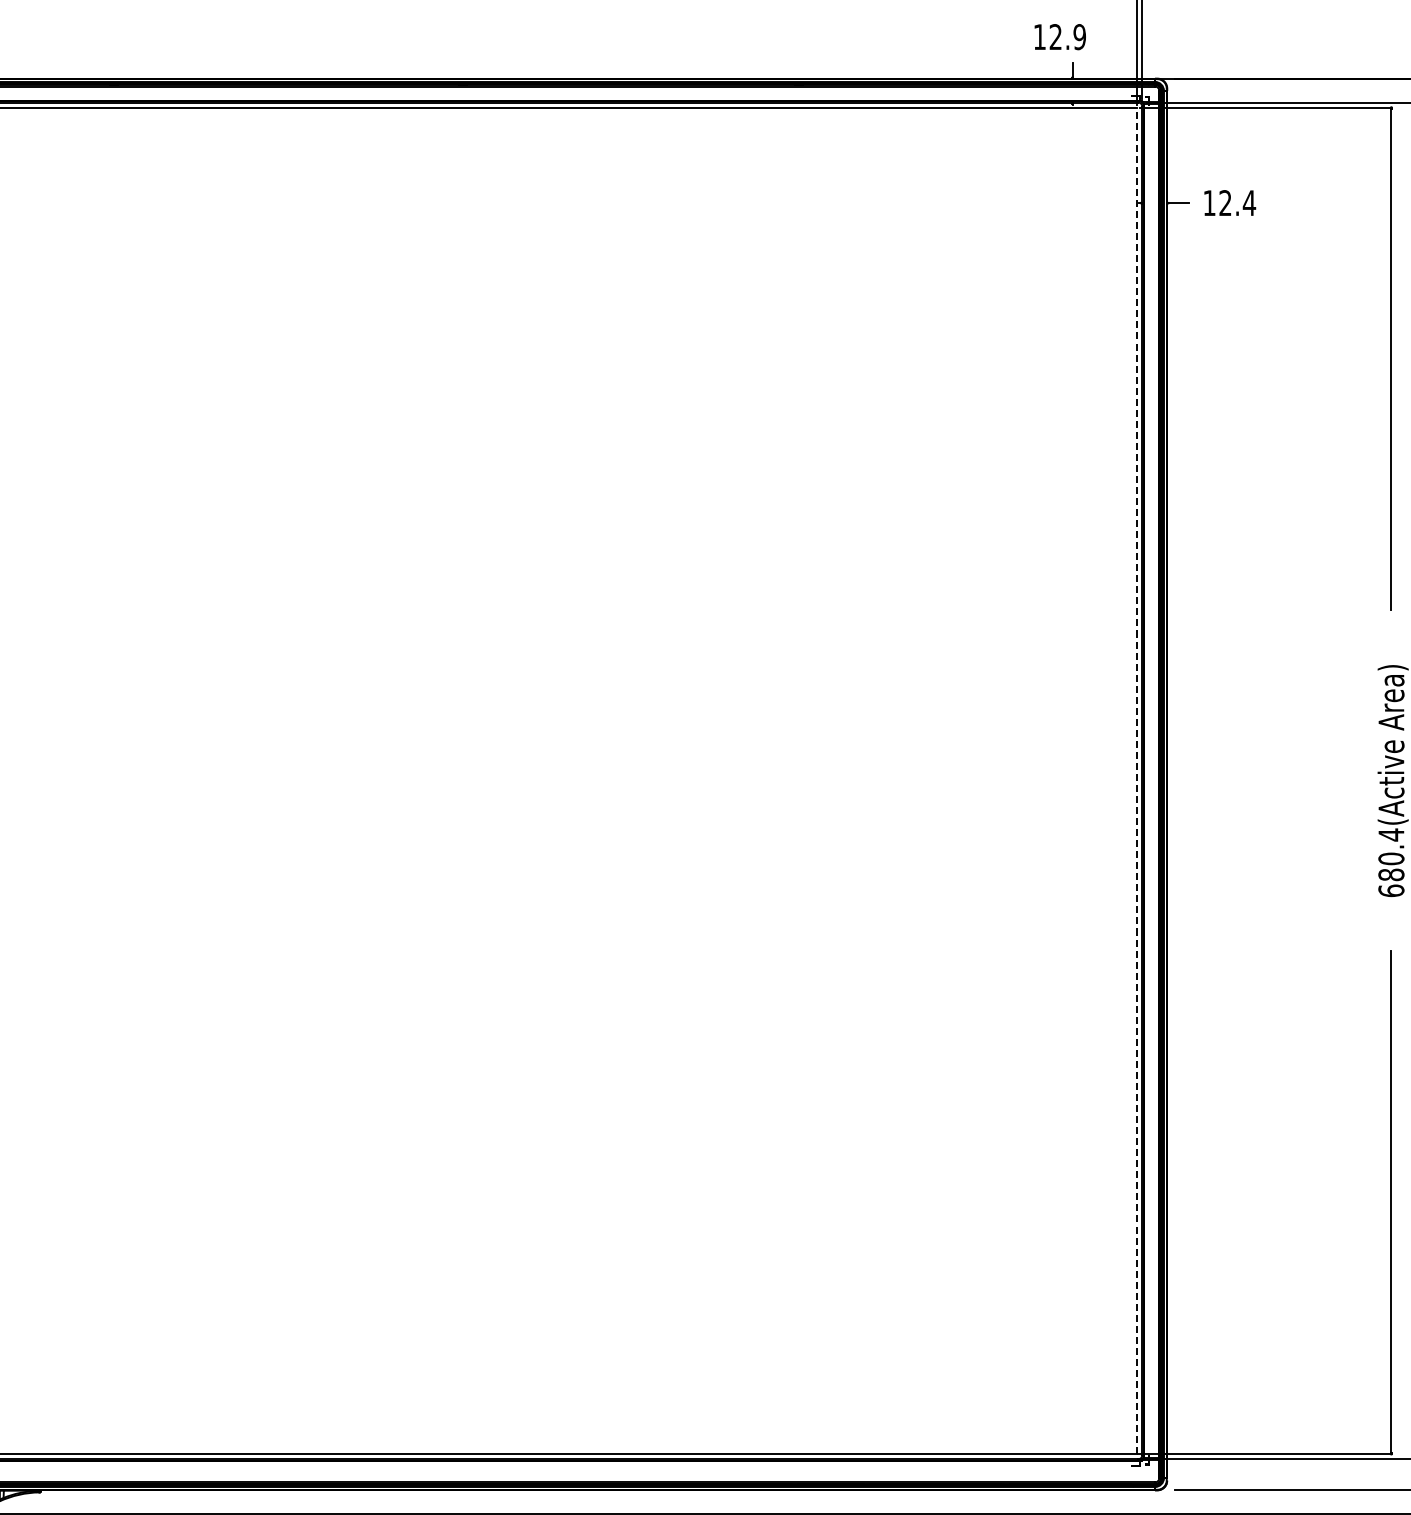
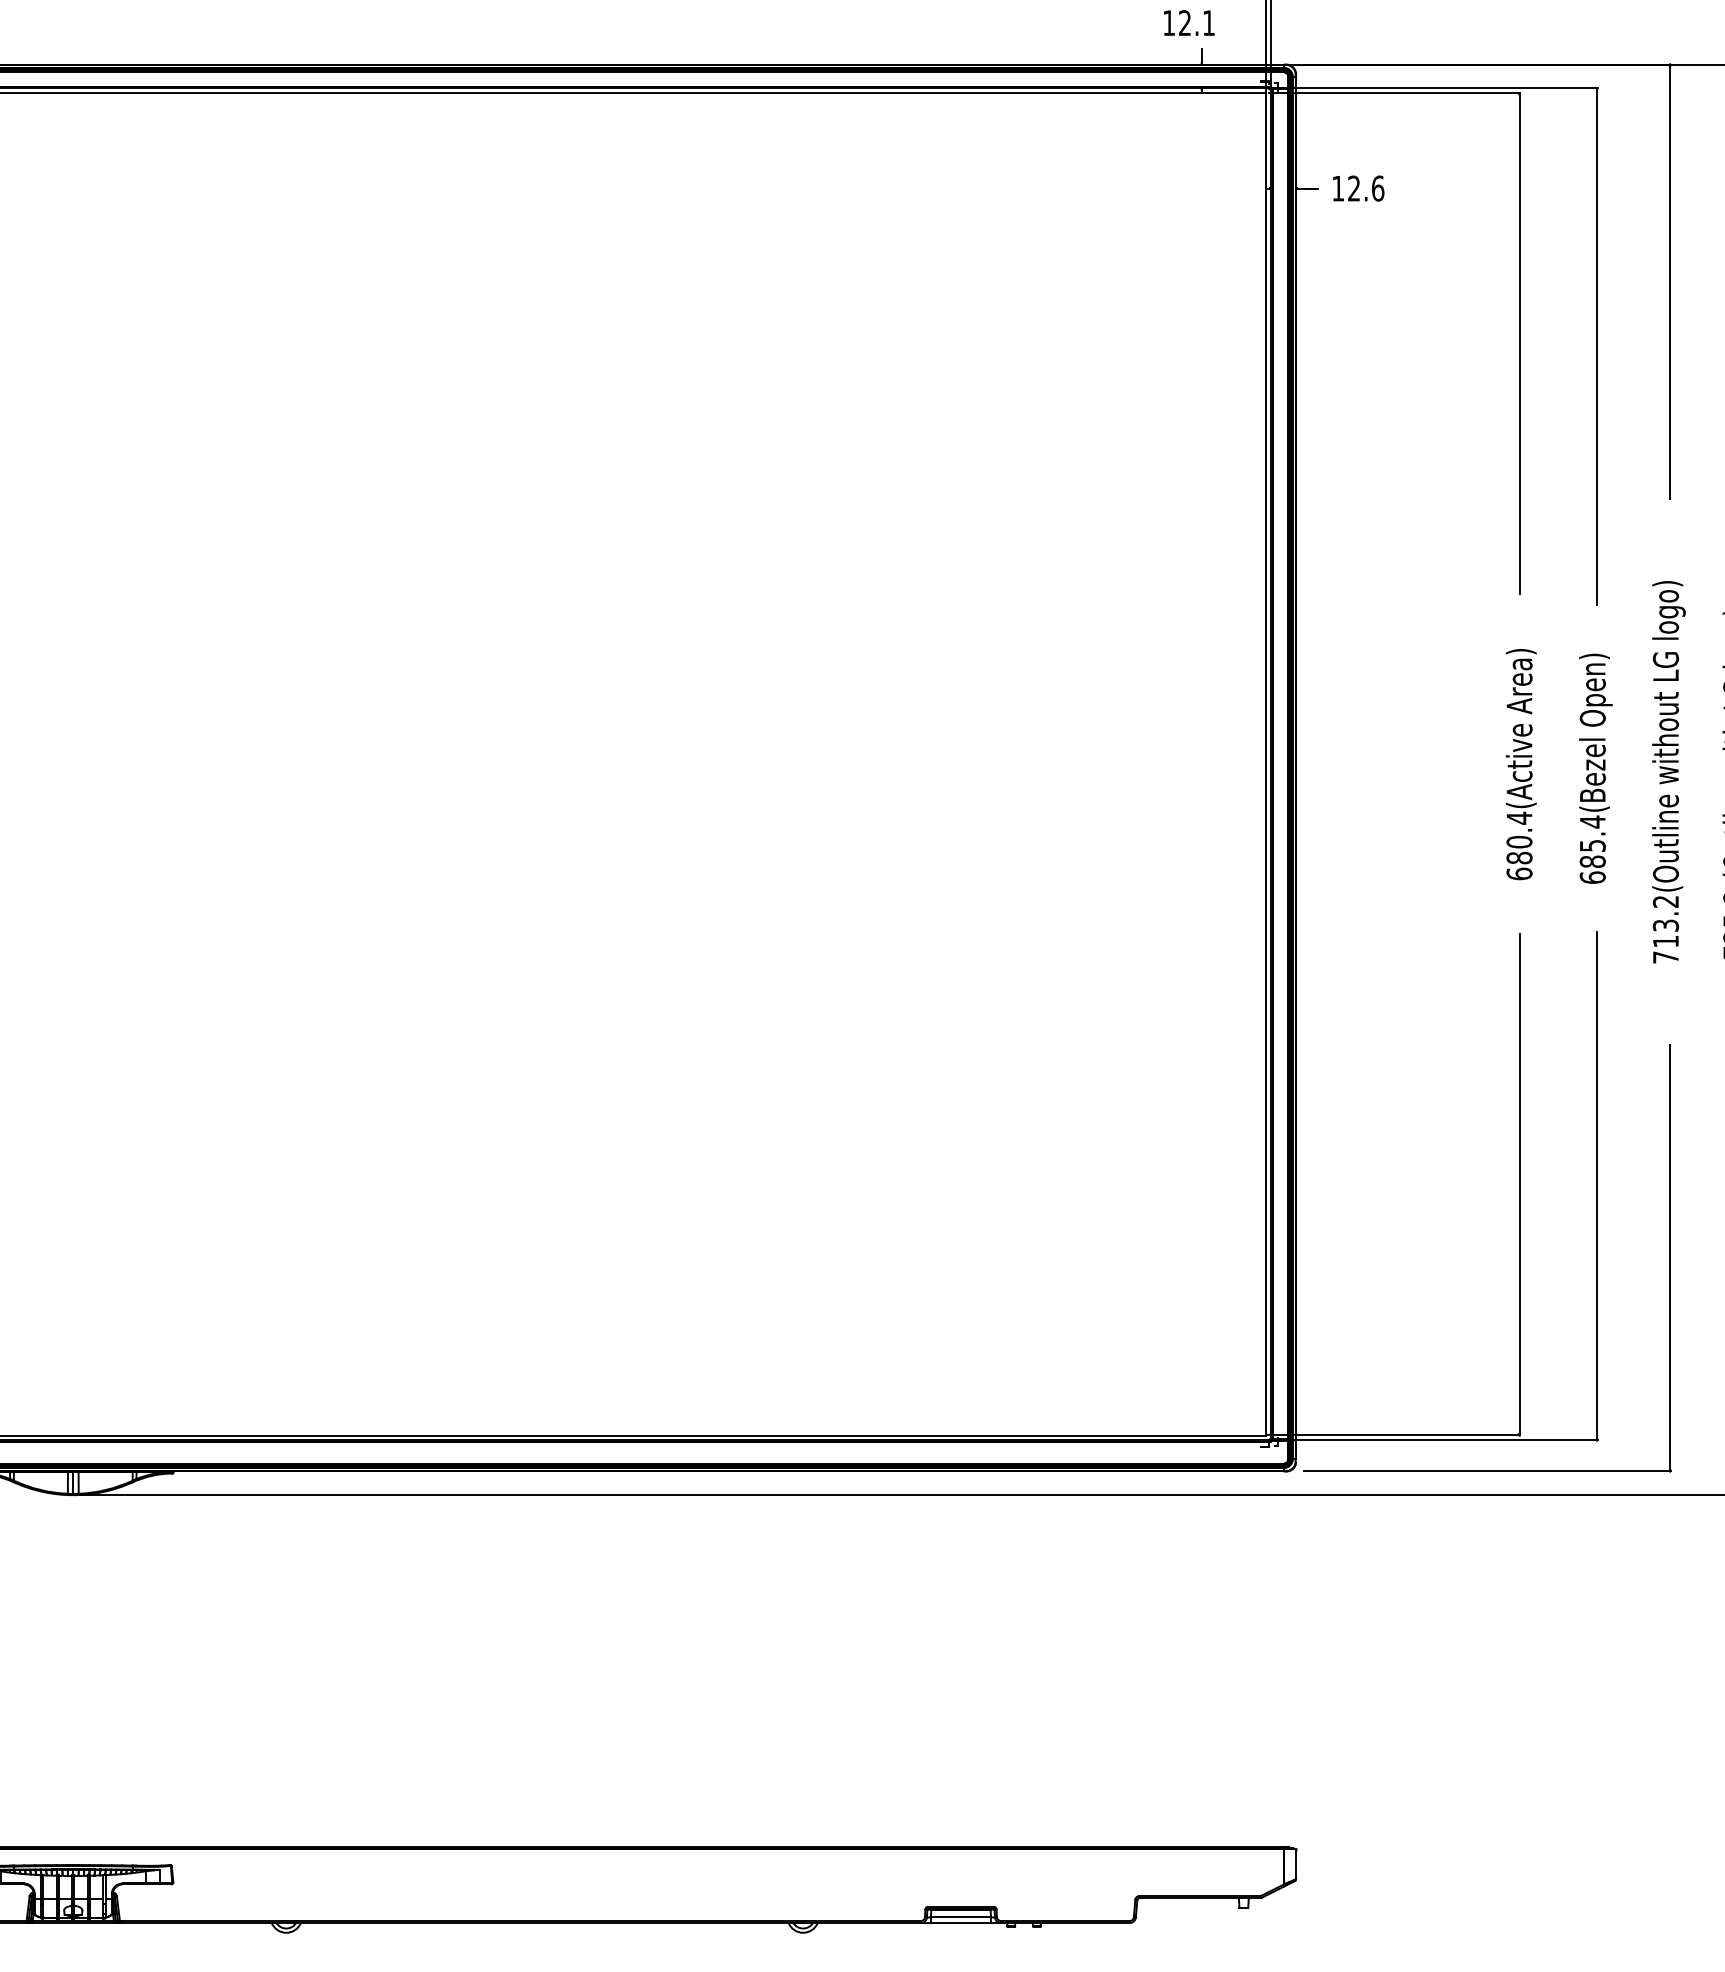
text: (1079, 37) -> (1208, 23), 12.9 -> 12.1
text: (1248, 203) -> (1377, 188), 12.4 -> 12.6
line: (1137, 779) -> (1266, 763), dashed -> solid

